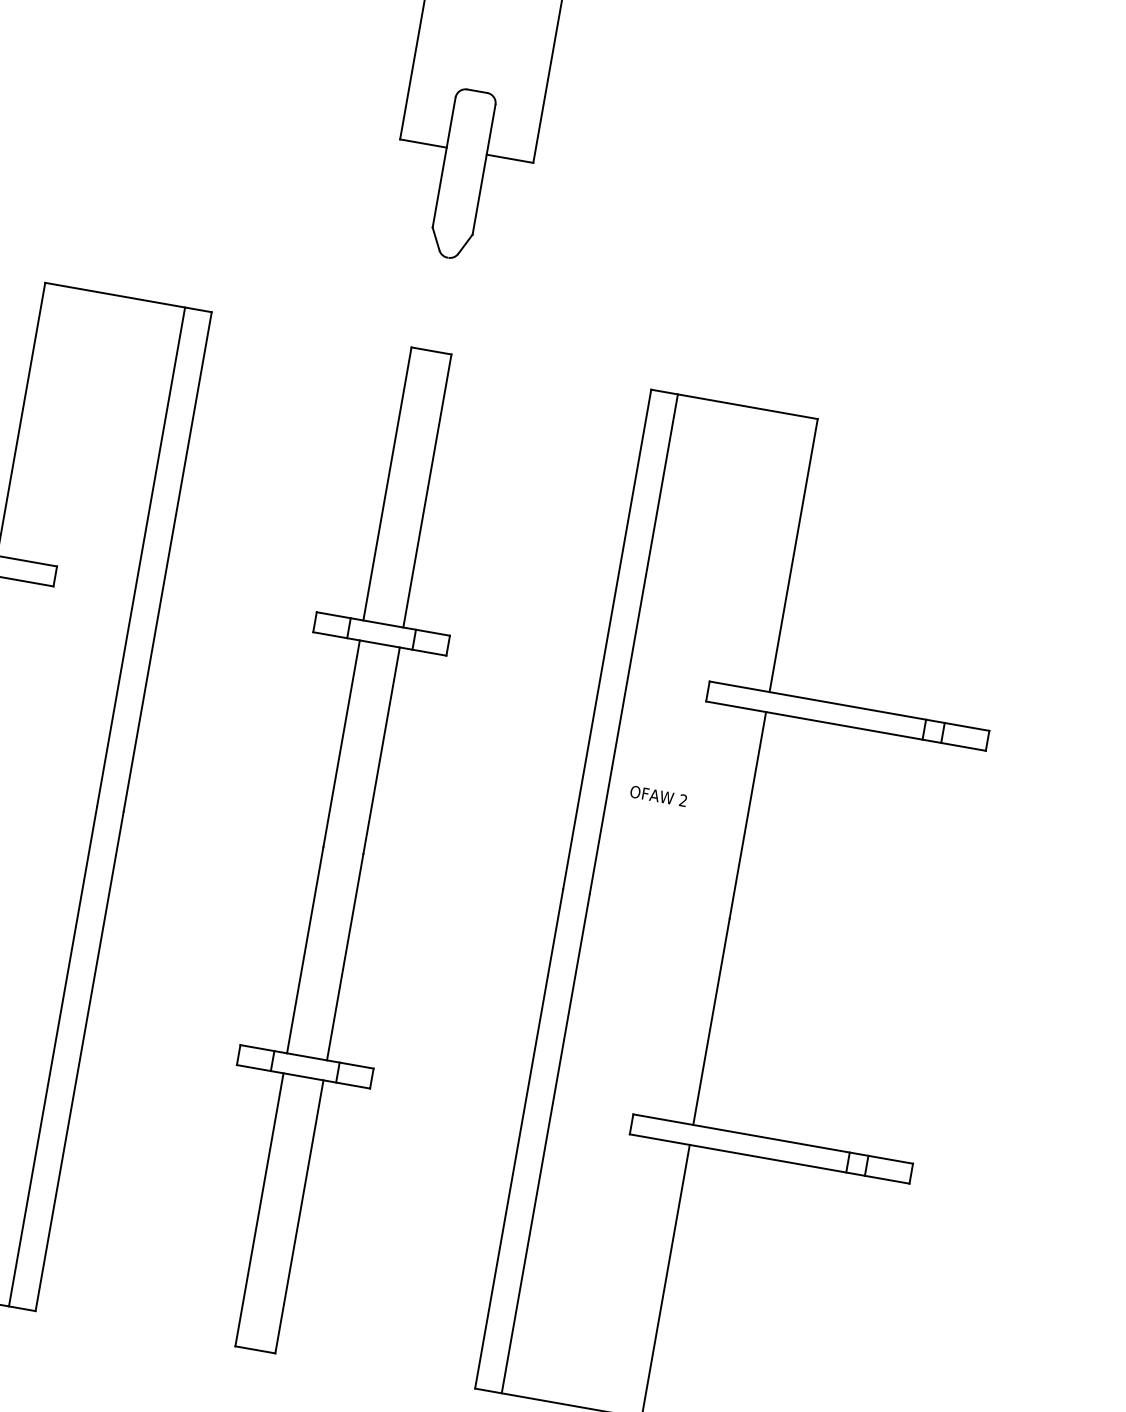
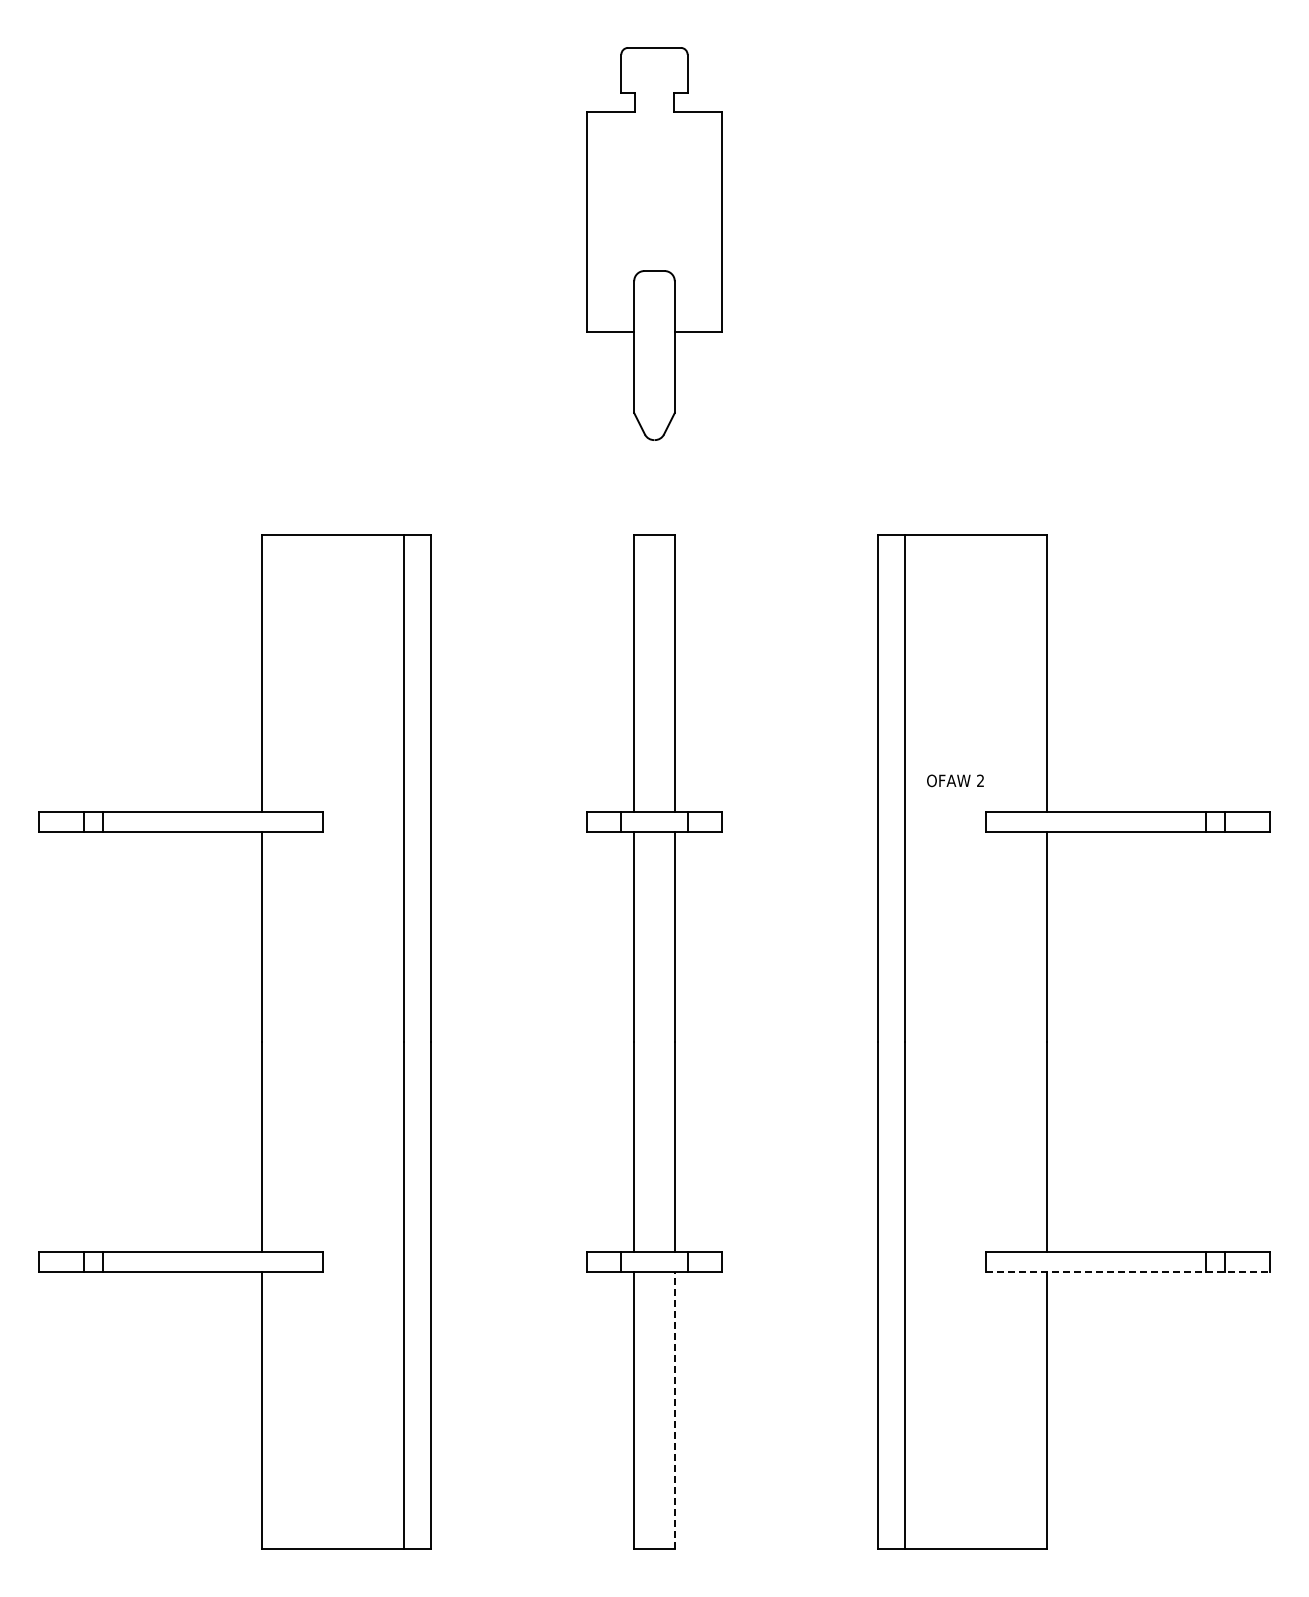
text: (658, 795) -> (955, 780), moved
line: (770, 1158) -> (1128, 1271), solid -> dashed
line: (299, 1216) -> (674, 1410), solid -> dashed

